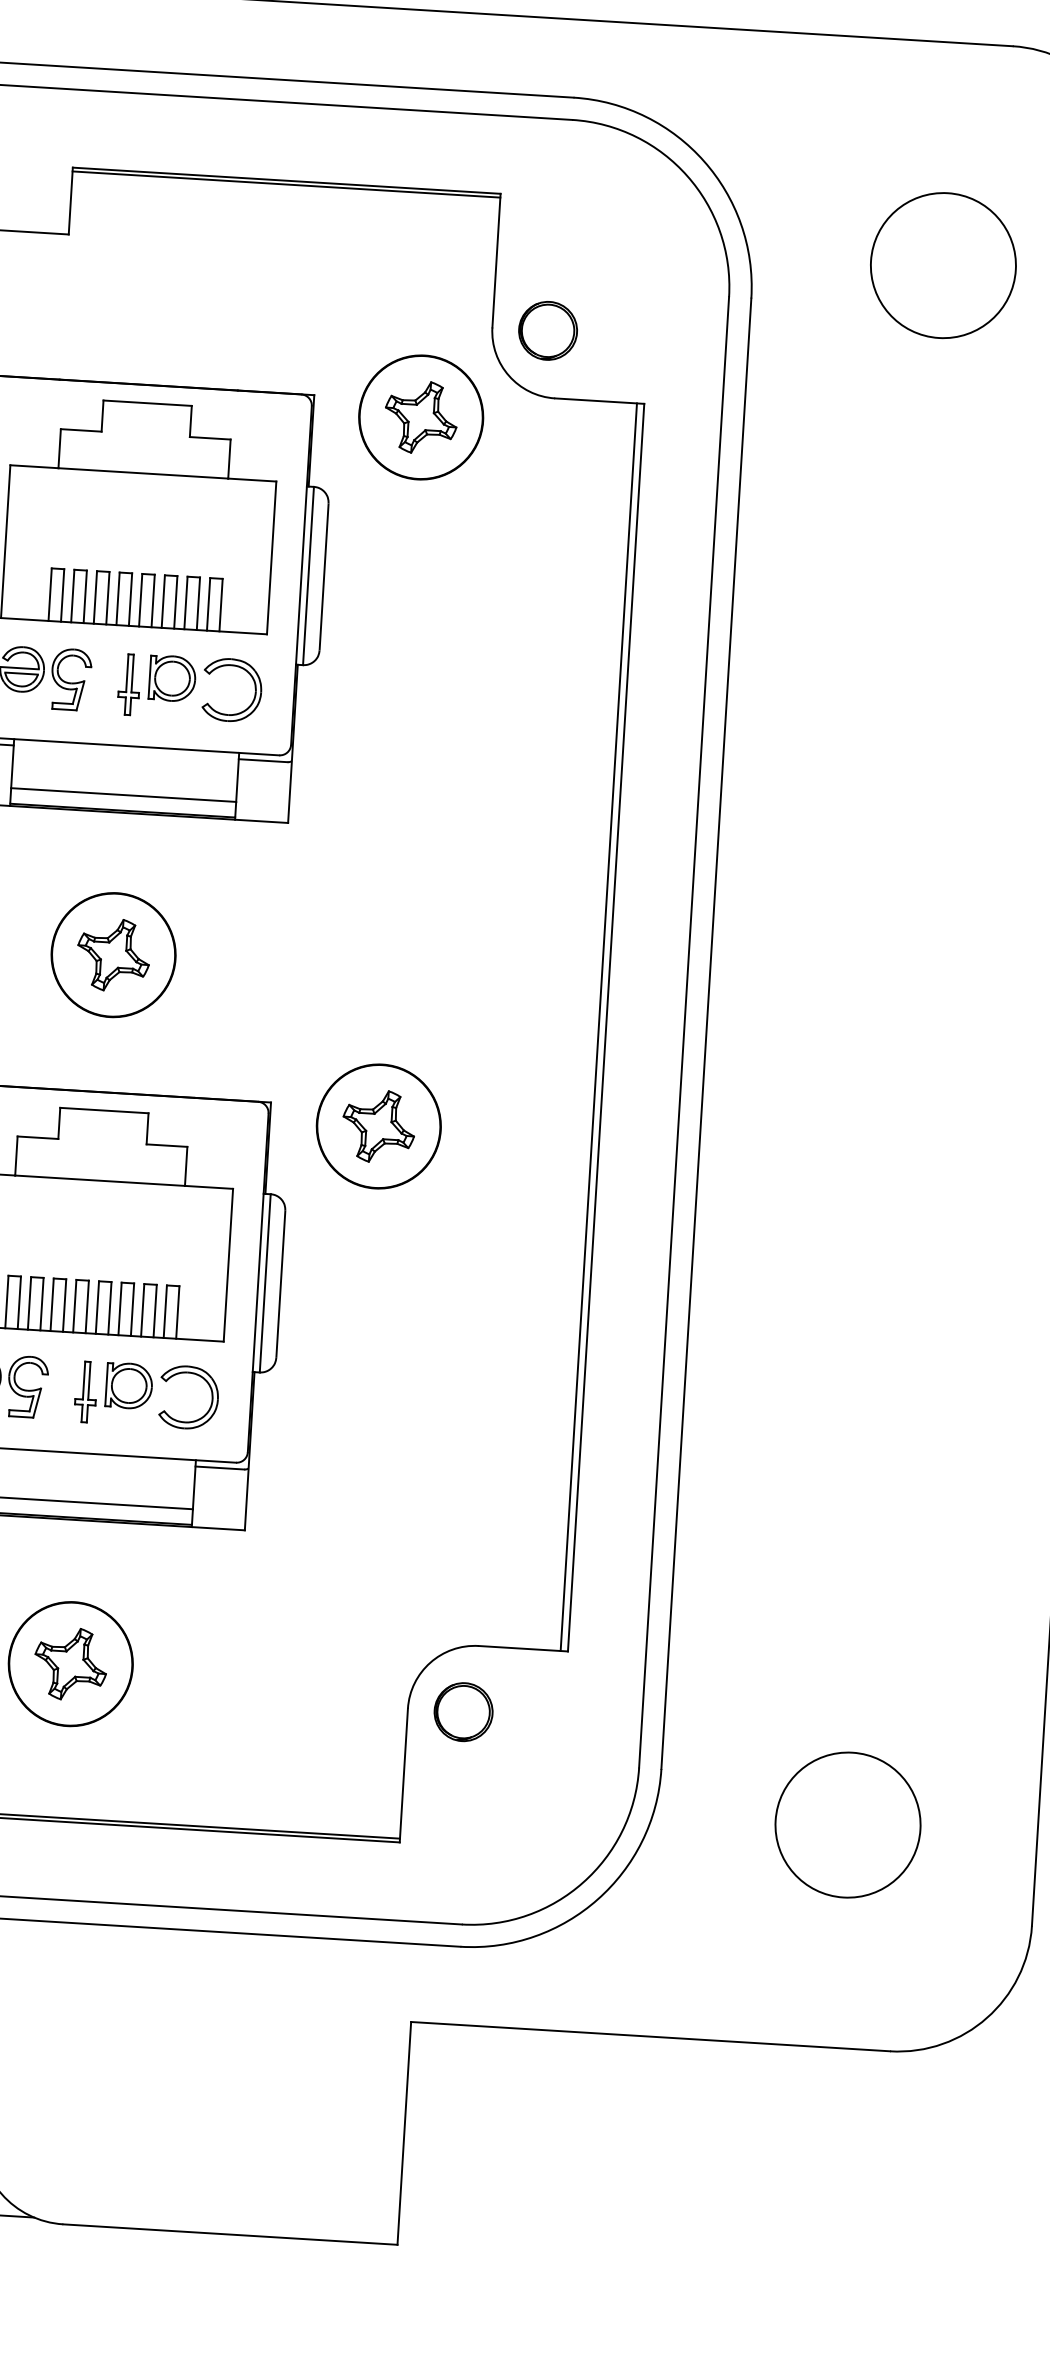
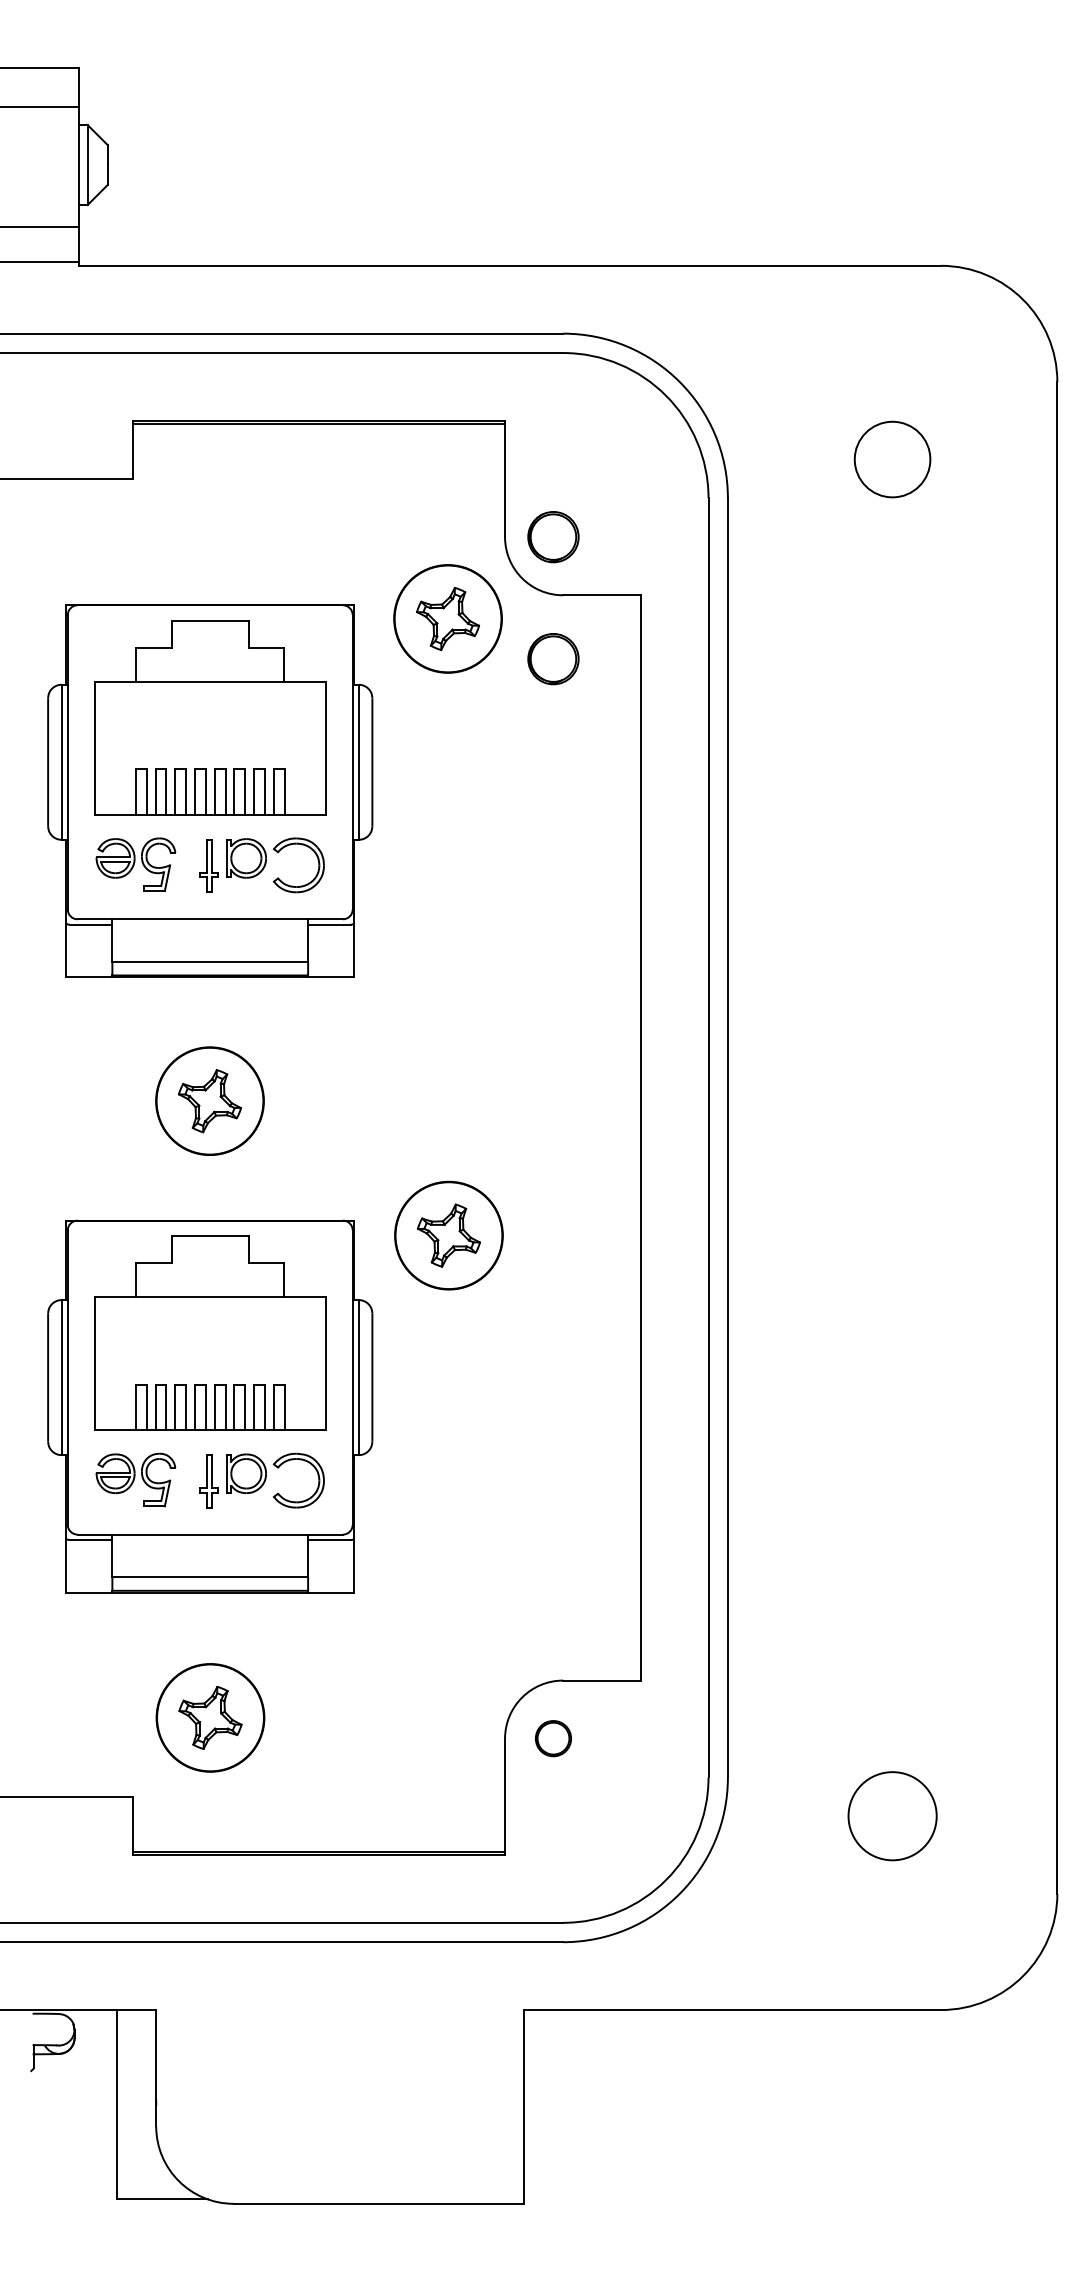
circle: (943, 265) -> (892, 459), size x0.6
part: (539, 471) -> (553, 659), added
line: (599, 1026) -> (634, 1137), removed
part: (463, 1711) -> (553, 1738), size x0.7
circle: (847, 1825) -> (892, 1816), size x0.7

